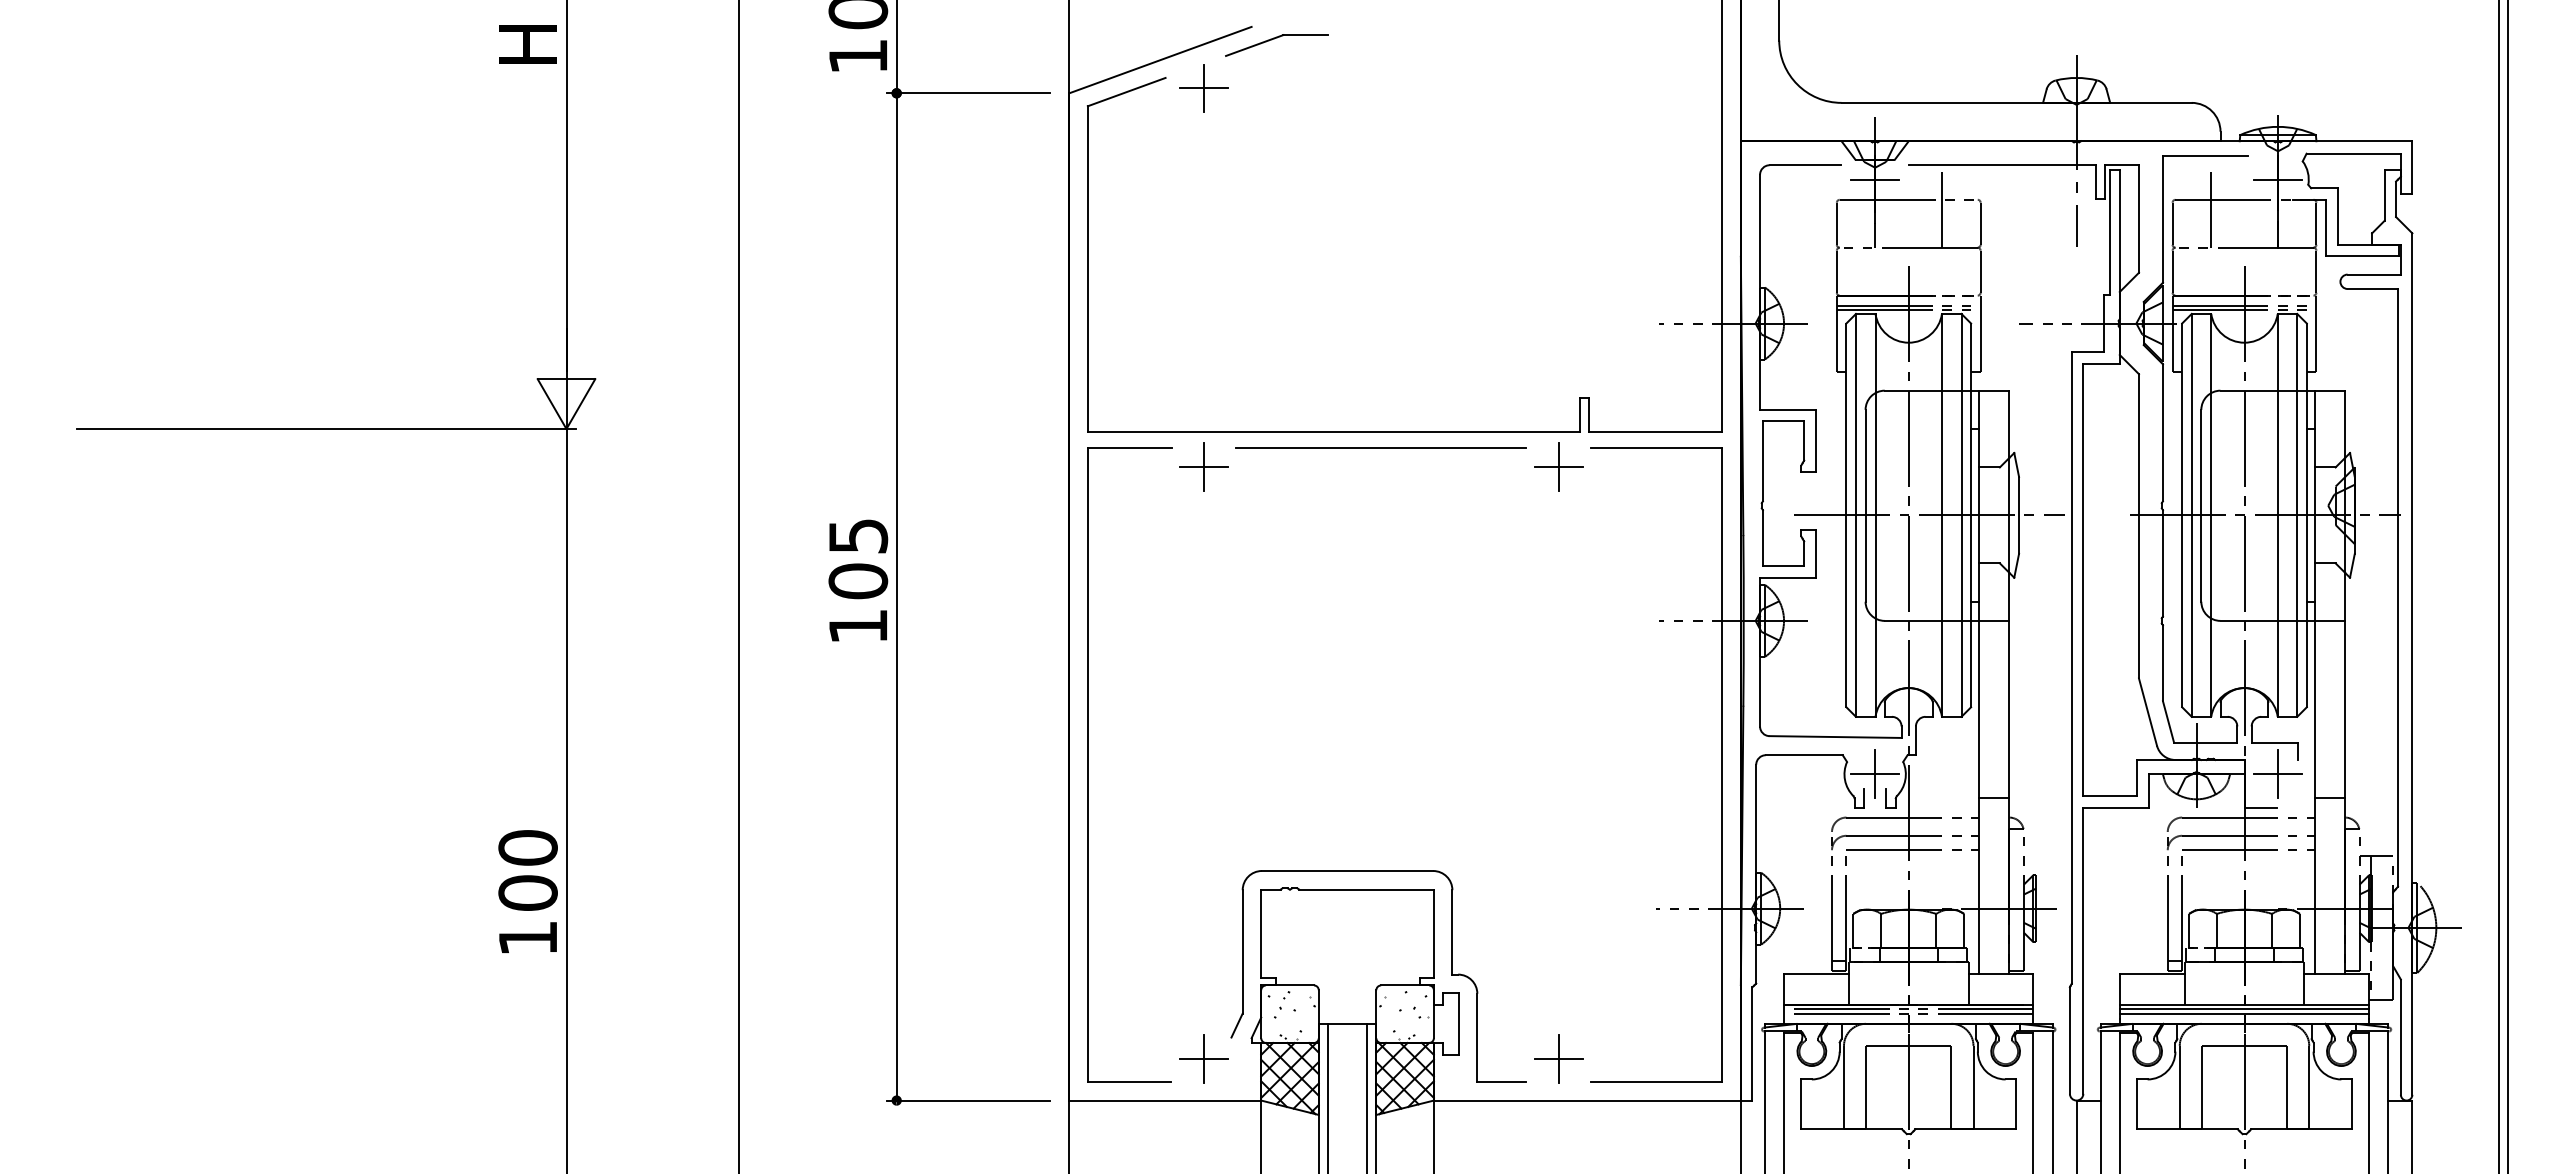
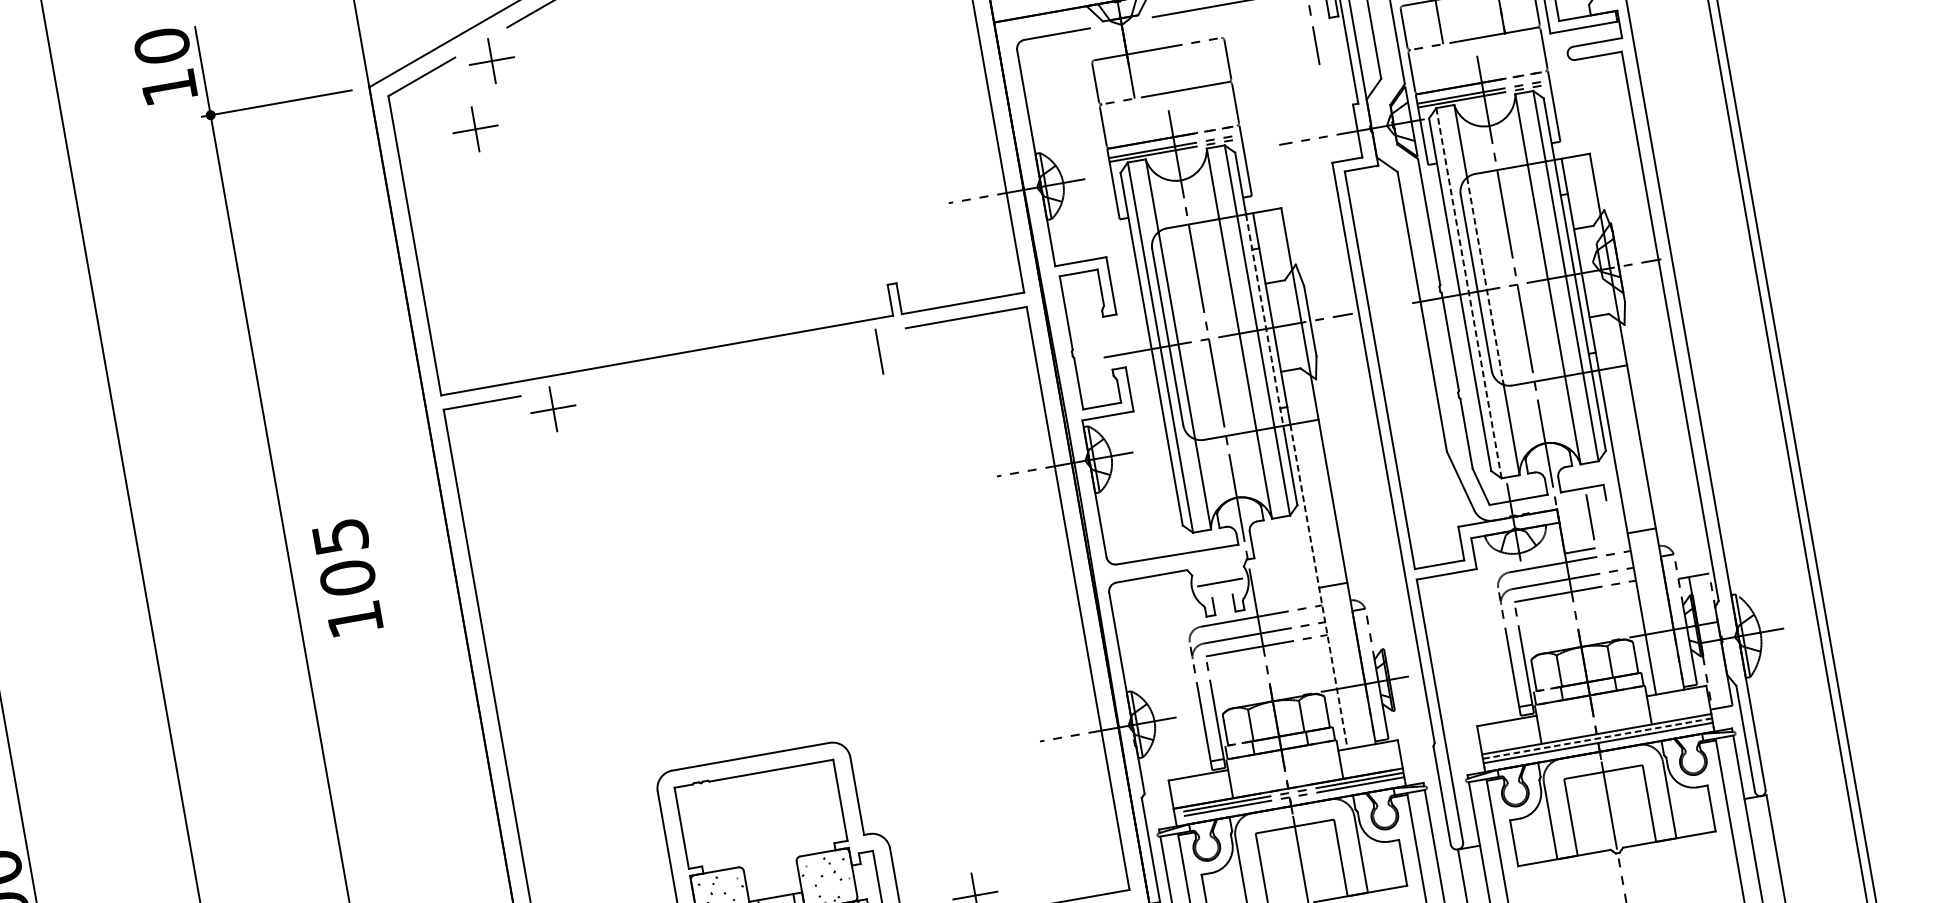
part: (1173, 157) -> (475, 129), added
line: (1875, 179) -> (1124, 35), removed
line: (1942, 209) -> (1190, 52), removed
line: (1380, 447) -> (712, 362), removed
line: (1558, 467) -> (879, 351), removed
line: (2211, 505) -> (1485, 280), solid -> dashed
line: (1971, 506) -> (1265, 320), solid -> dashed
line: (2191, 514) -> (1468, 292), solid -> dashed
text: (858, 580) -> (347, 577), moved
line: (1875, 774) -> (1220, 582), removed
line: (2278, 774) -> (1590, 517), removed
line: (1978, 797) -> (1318, 586), solid -> dashed
line: (2244, 1009) -> (1597, 738), solid -> dashed

